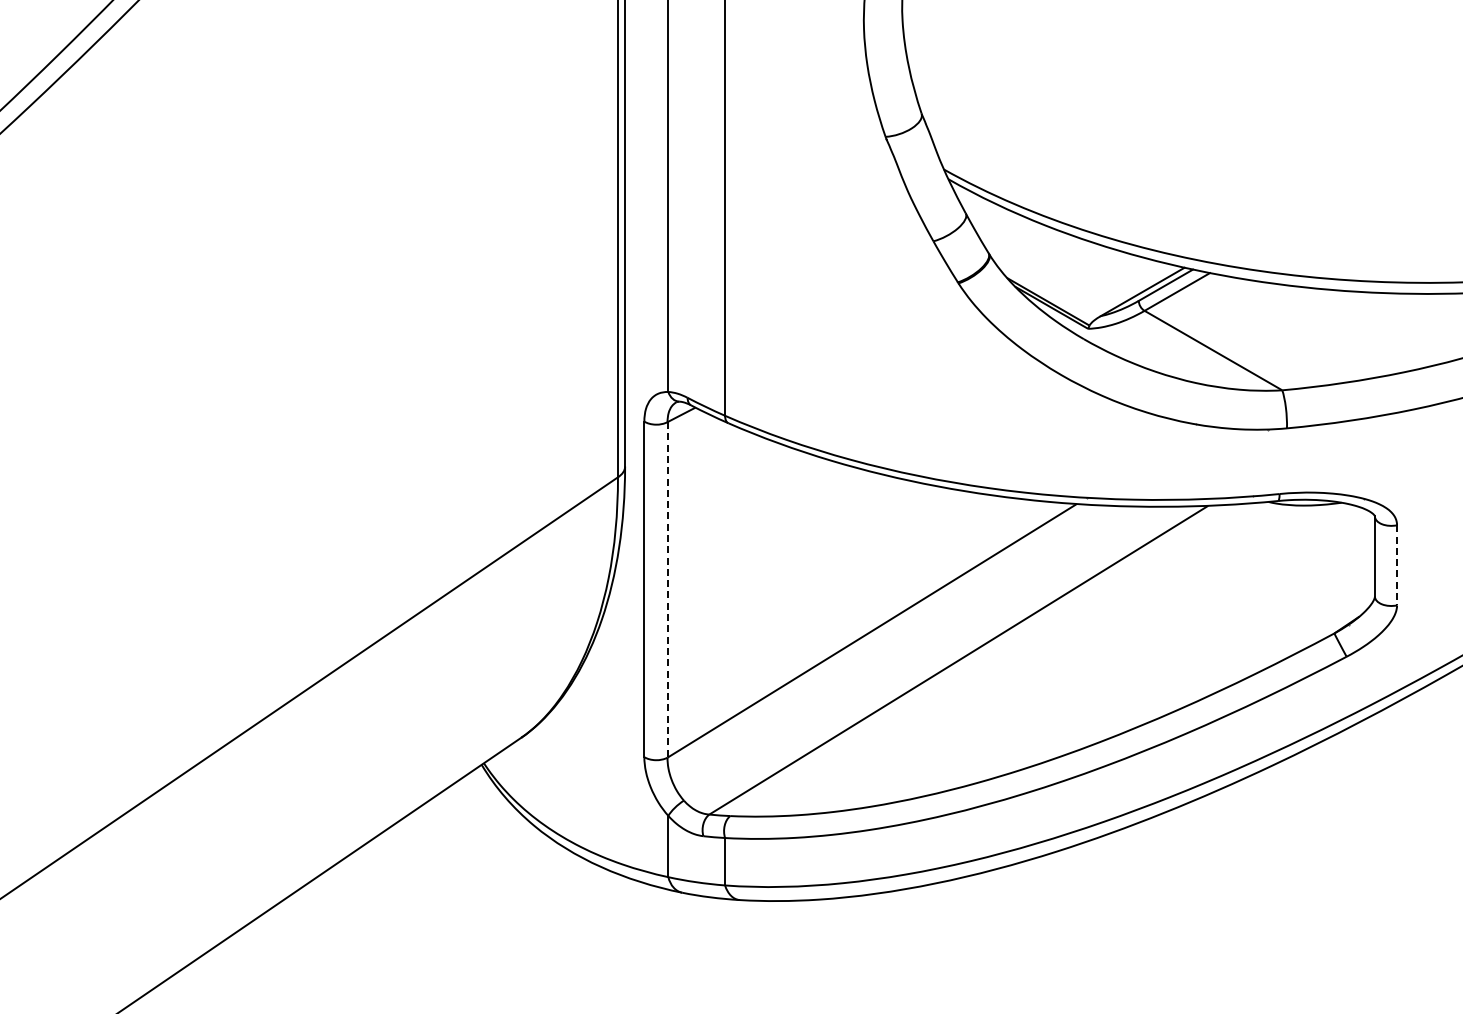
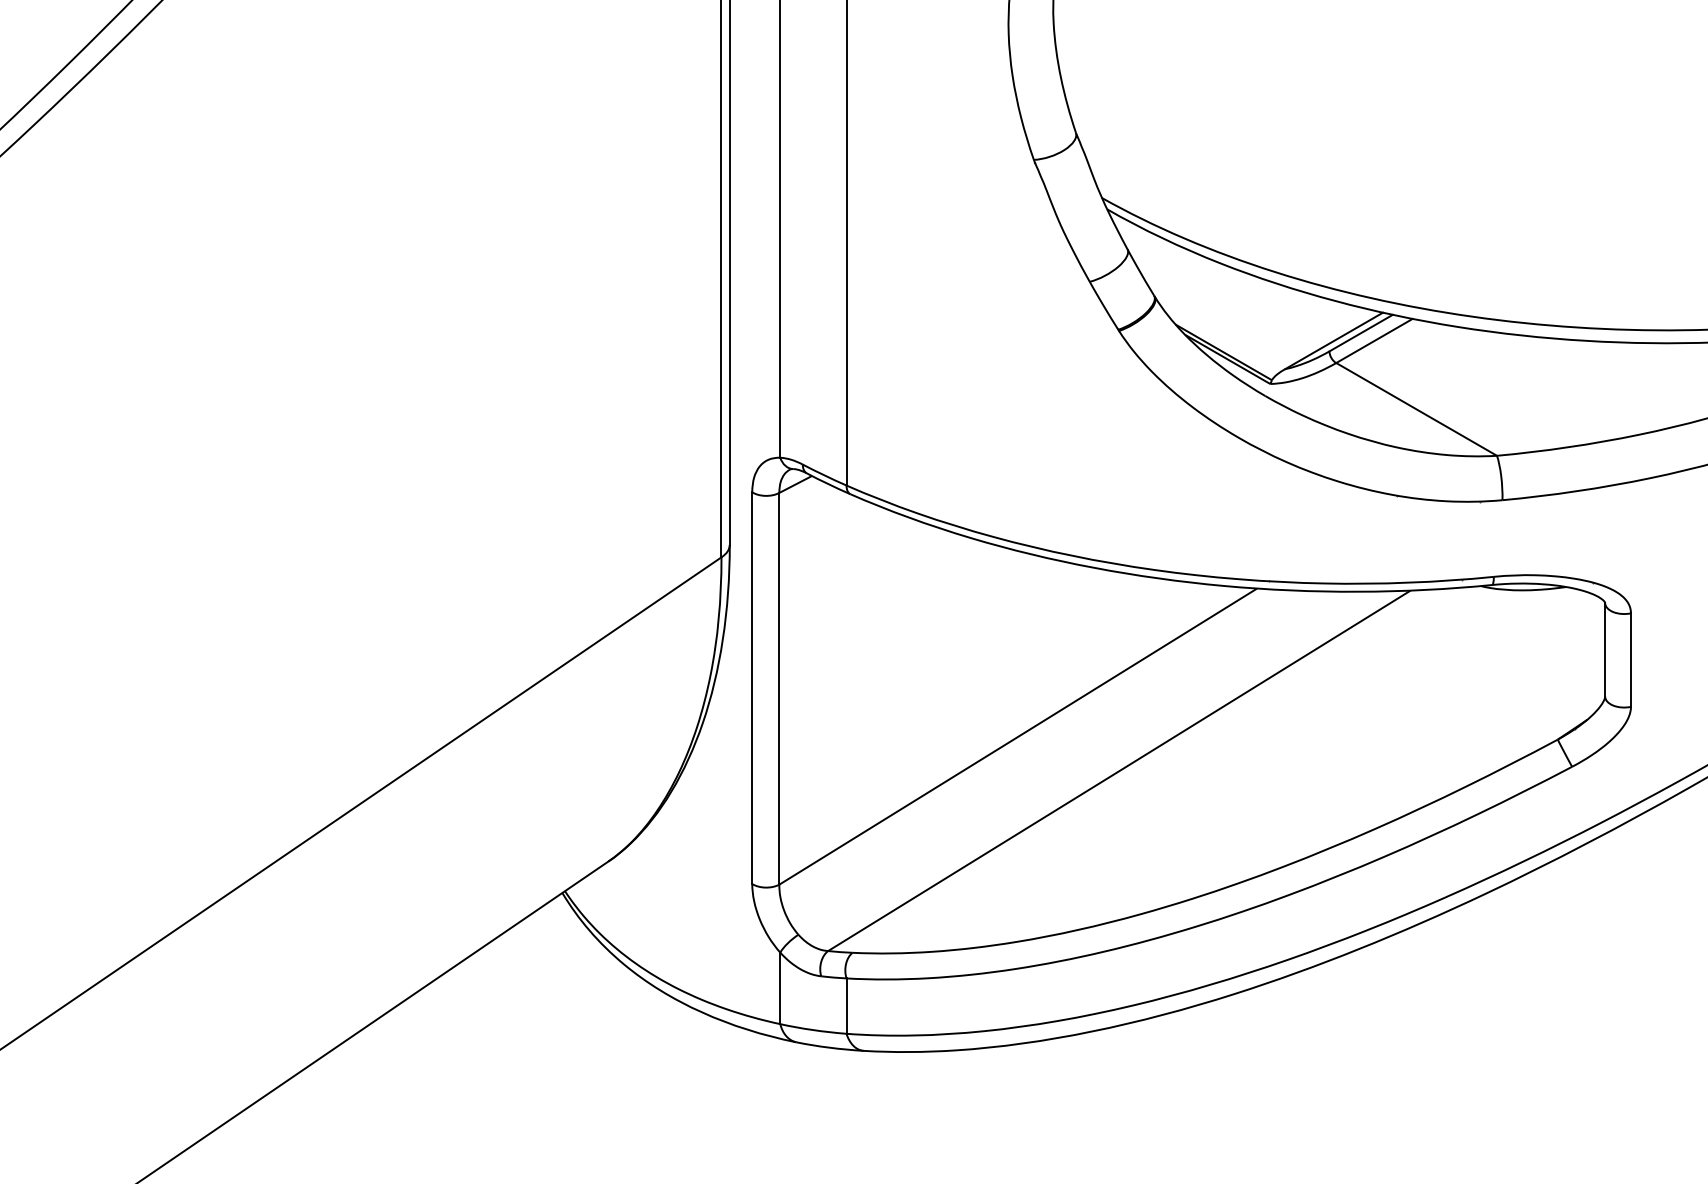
line: (1397, 565) -> (1631, 660), dashed -> solid
line: (667, 589) -> (779, 688), dashed -> solid

